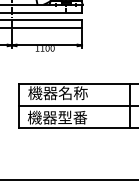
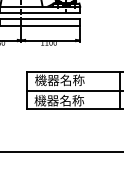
text: (73, 117) -> (72, 100), 機器型番 -> 機器名称

